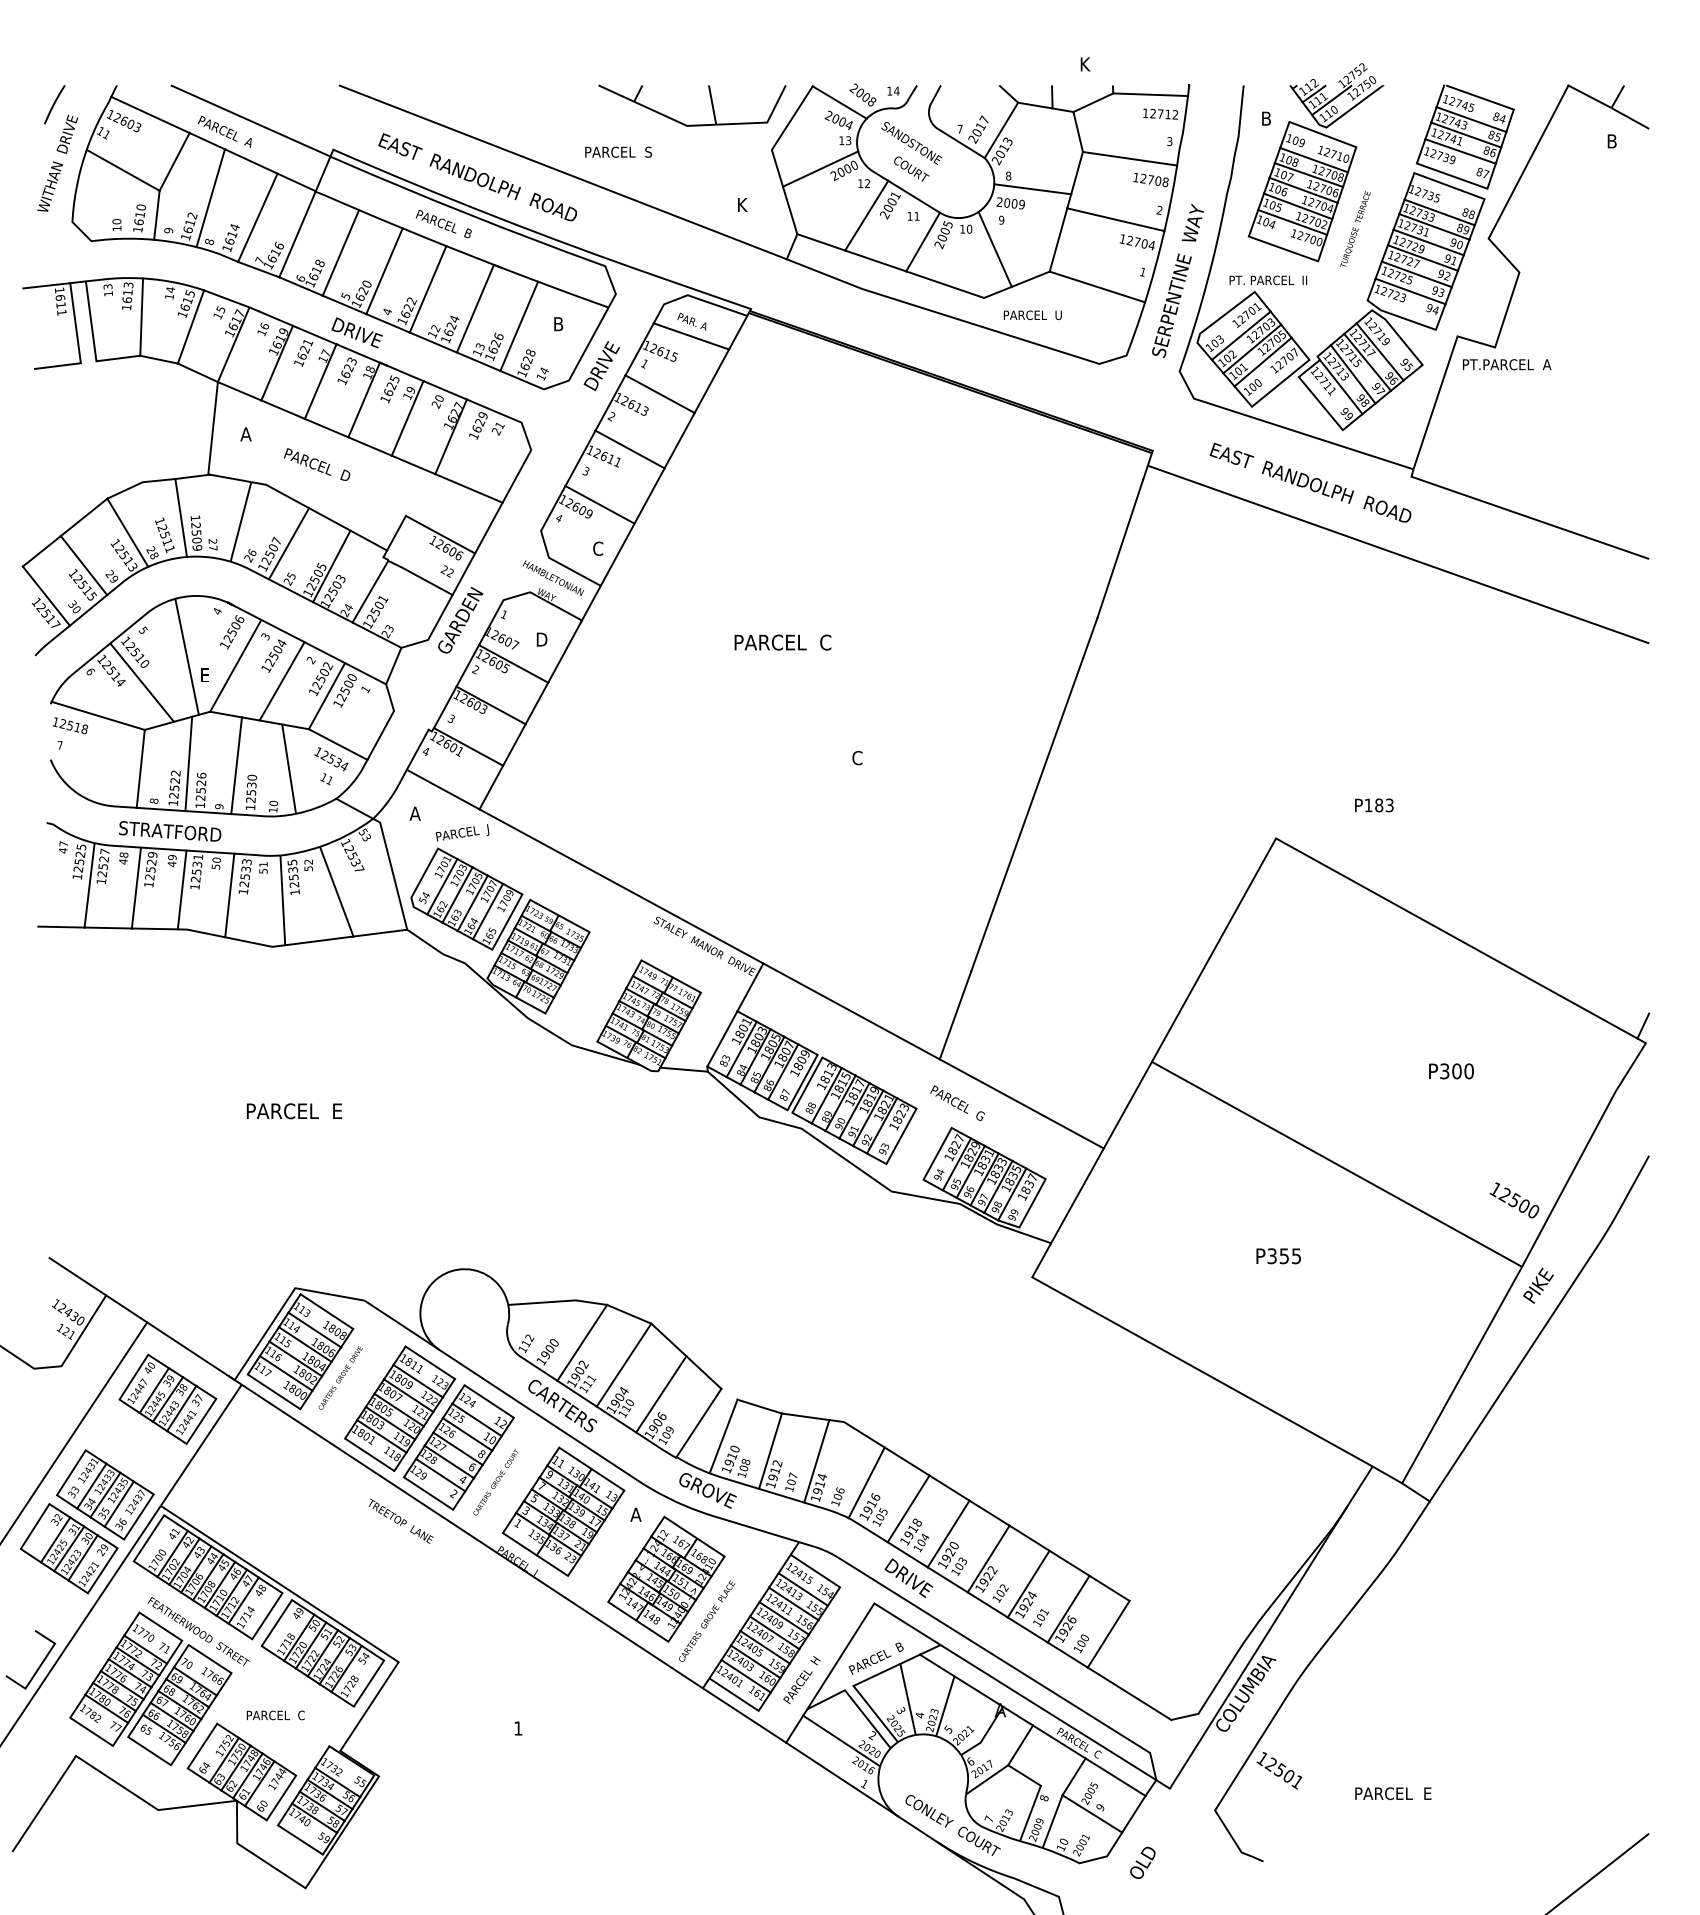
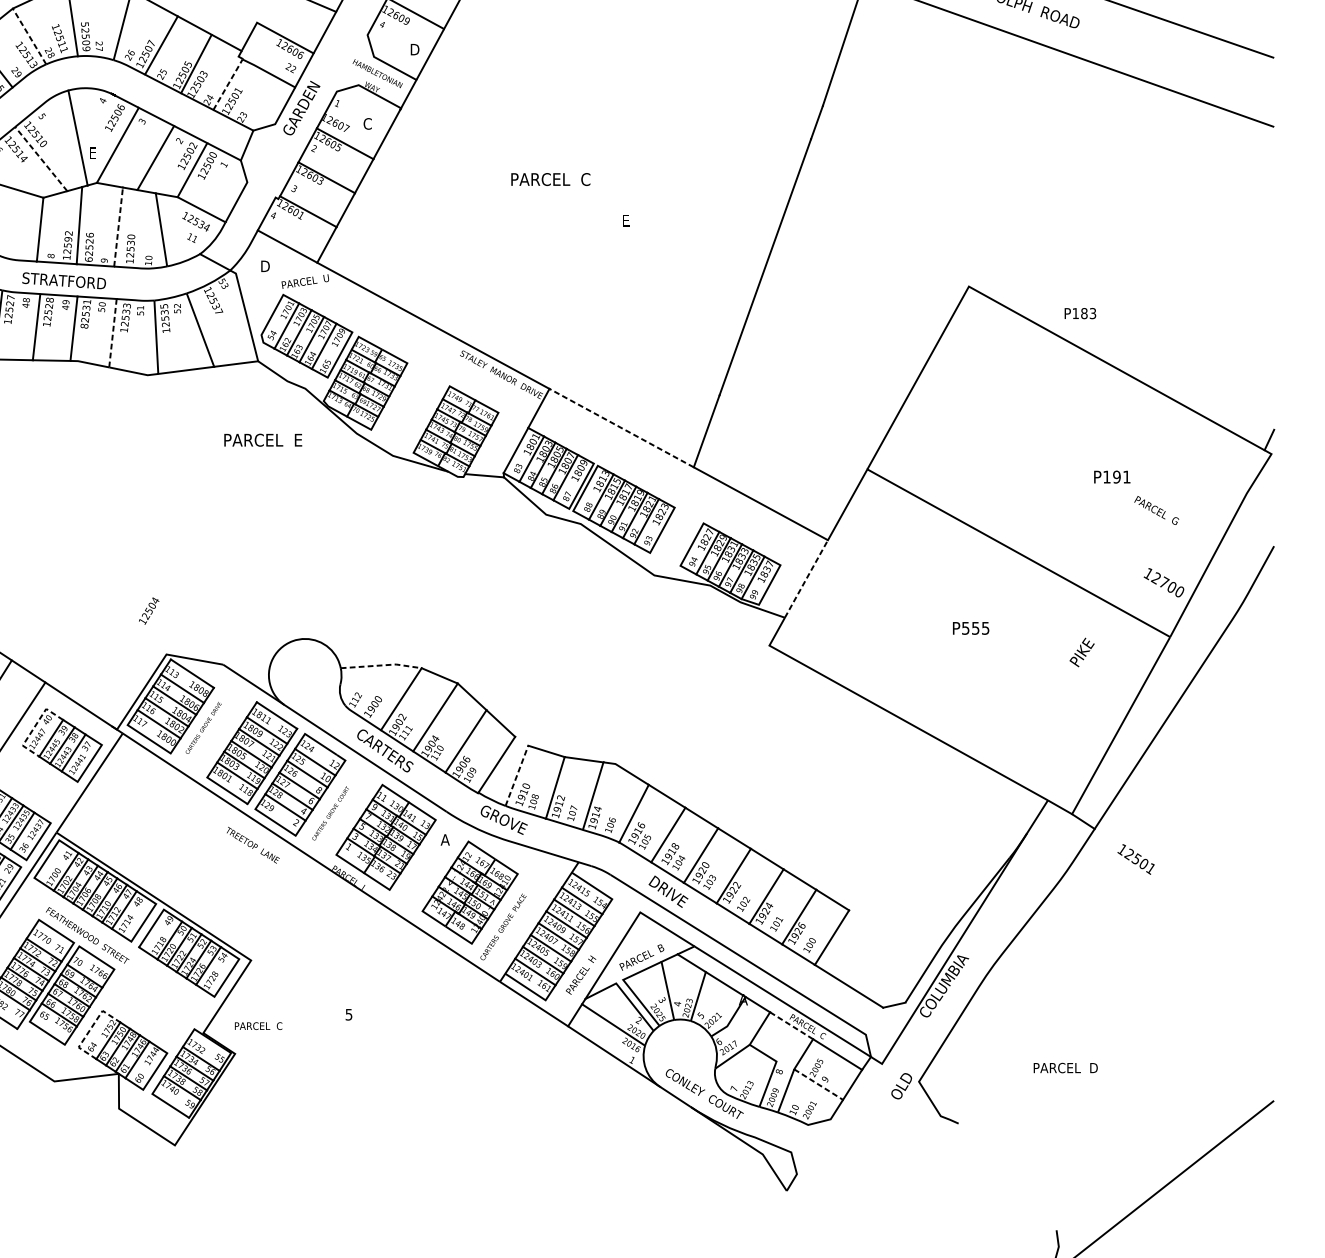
text: (195, 518) -> (84, 24), 12509 -> 52509
line: (127, 532) -> (29, 36), solid -> dashed
text: (598, 548) -> (414, 49), C -> D
line: (369, 592) -> (227, 85), solid -> dashed
text: (541, 639) -> (367, 123), D -> C
text: (782, 642) -> (550, 179), moved
text: (273, 655) -> (148, 610), moved
line: (141, 682) -> (40, 158), solid -> dashed
text: (857, 757) -> (626, 220), C -> E
line: (236, 765) -> (118, 226), solid -> dashed
text: (175, 780) -> (68, 239), 12522 -> 12592
text: (200, 805) -> (89, 259), 12526 -> 62526
text: (1374, 805) -> (1080, 313), moved
text: (415, 813) -> (264, 266), A -> D
text: (489, 829) -> (325, 279), PARCEL  J -> PARCEL  U
text: (152, 855) -> (49, 300), 12529 -> 12528
text: (194, 886) -> (84, 325), 12531 -> 82531
line: (229, 896) -> (112, 334), solid -> dashed
line: (850, 1010) -> (620, 427), solid -> dashed
text: (1456, 1071) -> (1116, 477), P300 -> P191
text: (957, 1102) -> (1156, 509), moved
text: (294, 1111) -> (263, 440), moved
line: (1077, 1195) -> (806, 578), solid -> dashed
text: (1514, 1199) -> (1163, 581), 12500 -> 12700
text: (1272, 1255) -> (966, 627), P355 -> P555
text: (1538, 1285) -> (1082, 652), moved
line: (558, 1301) -> (381, 665), solid -> dashed
line: (133, 1377) -> (34, 727), solid -> dashed
line: (723, 1436) -> (516, 775), solid -> dashed
text: (275, 1715) -> (258, 1026), moved
text: (518, 1728) -> (349, 1014), 1 -> 5
line: (1059, 1742) -> (791, 1026), solid -> dashed
line: (202, 1746) -> (90, 1029), solid -> dashed
text: (1279, 1770) -> (1136, 859), moved
text: (1429, 1793) -> (1094, 1067), PARCEL  E -> PARCEL  D
line: (1092, 1814) -> (818, 1085), solid -> dashed
text: (1142, 1862) -> (901, 1085), moved

